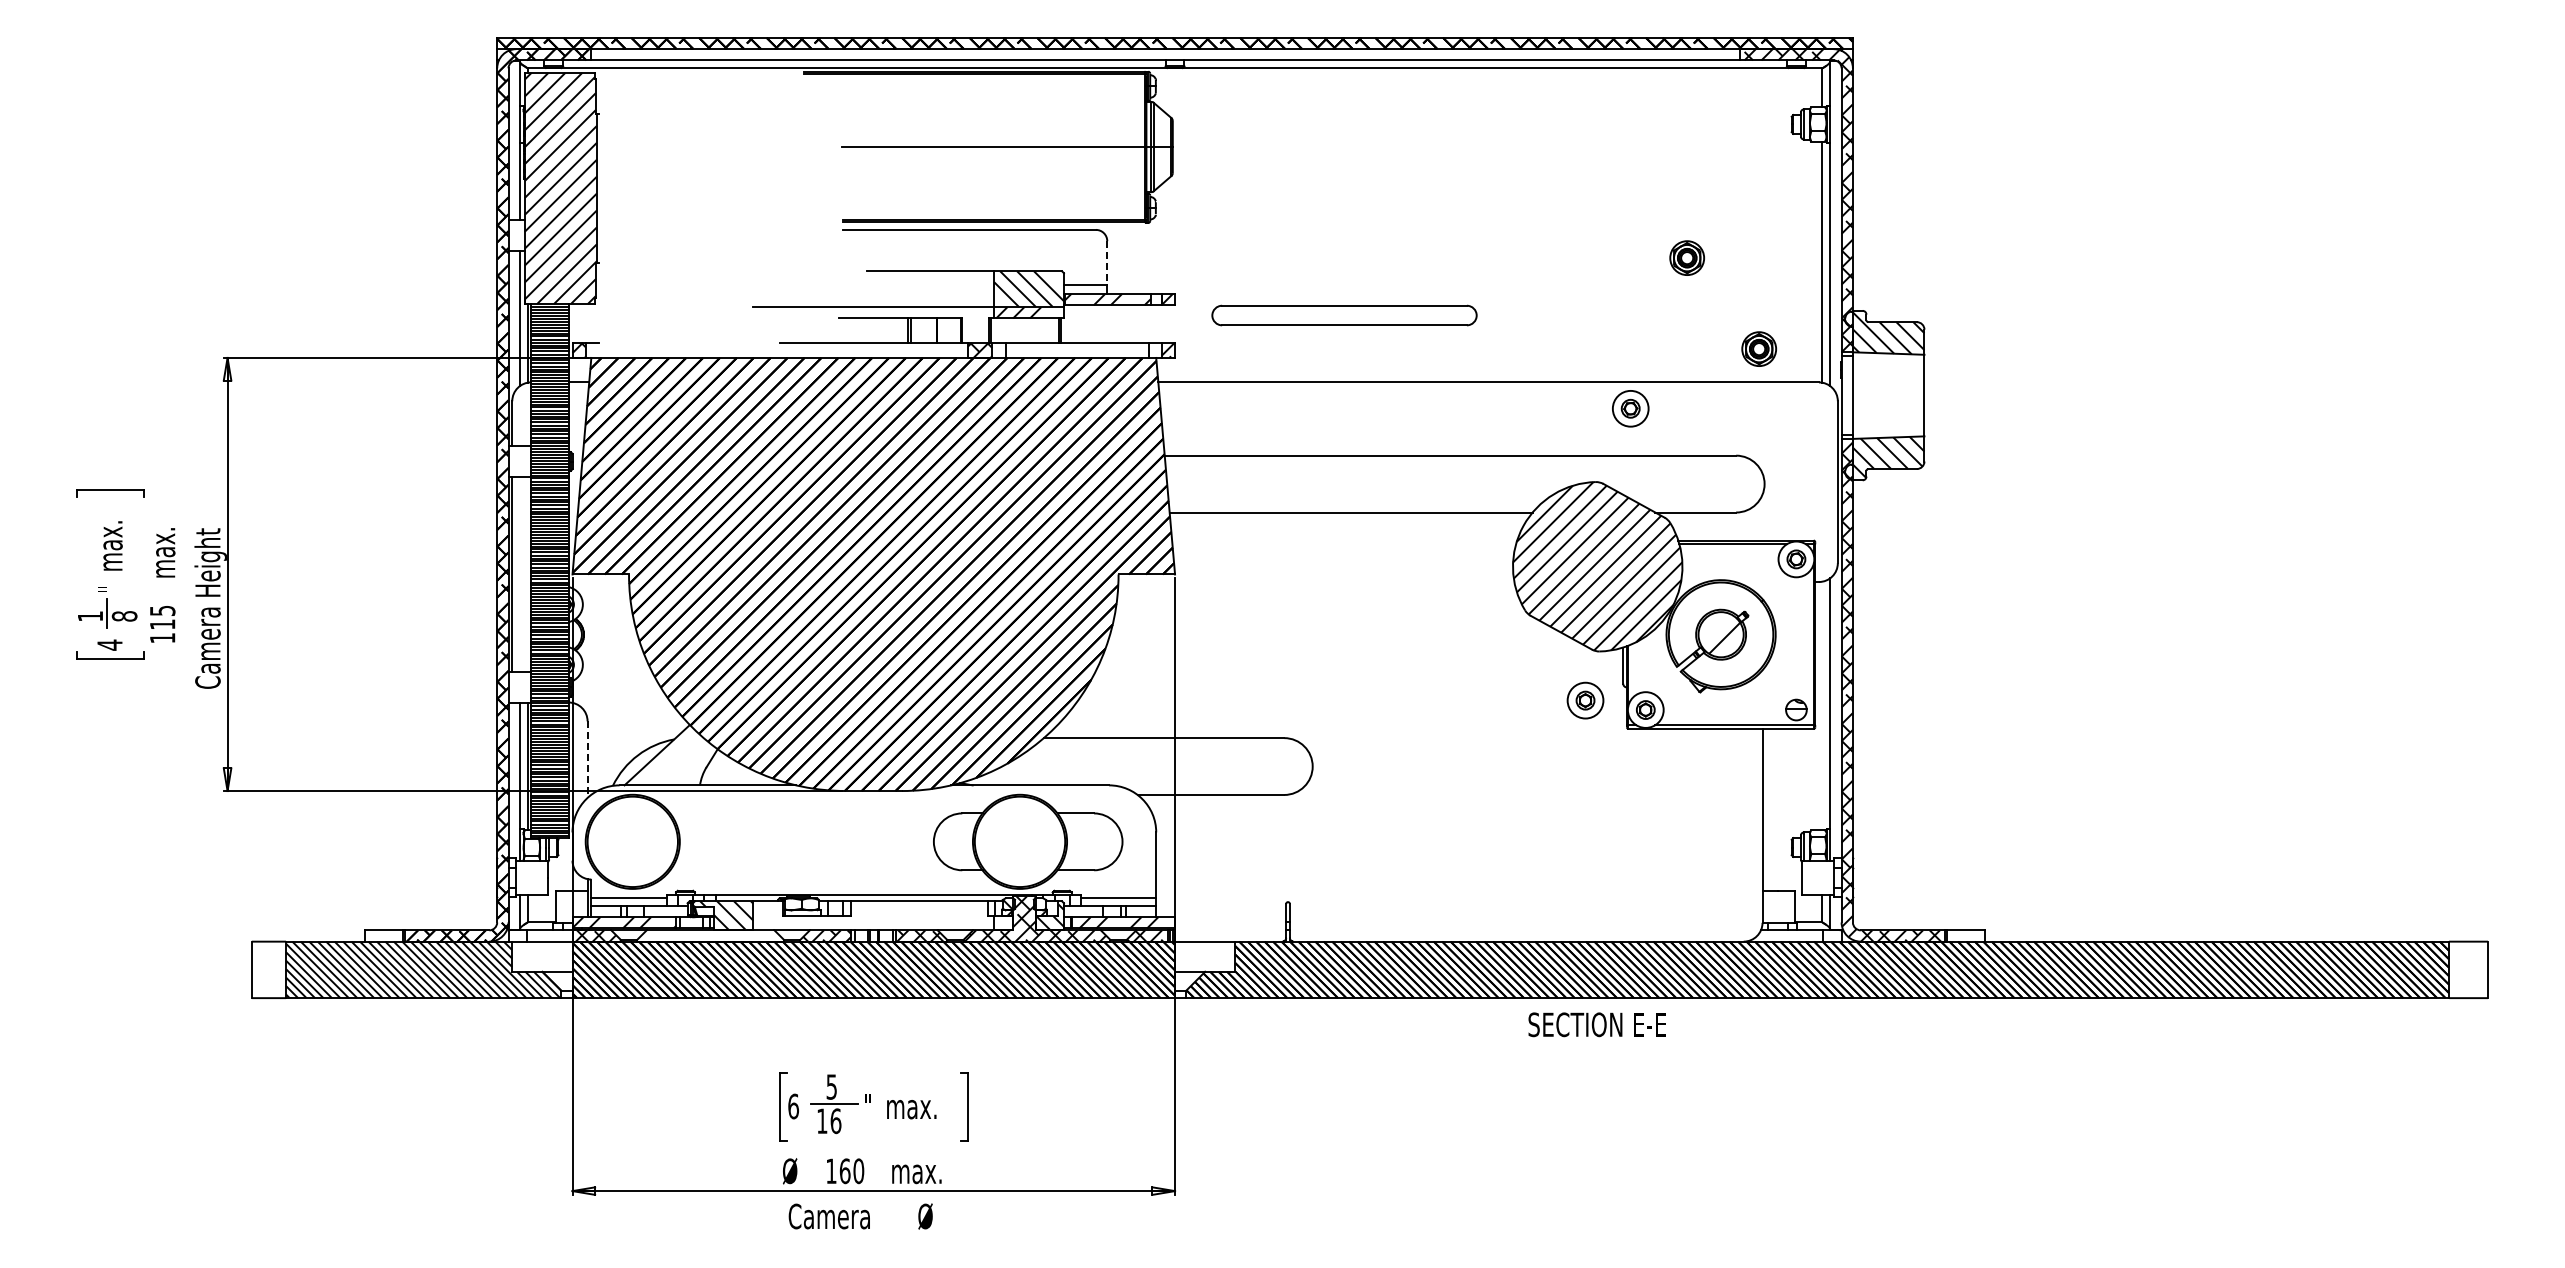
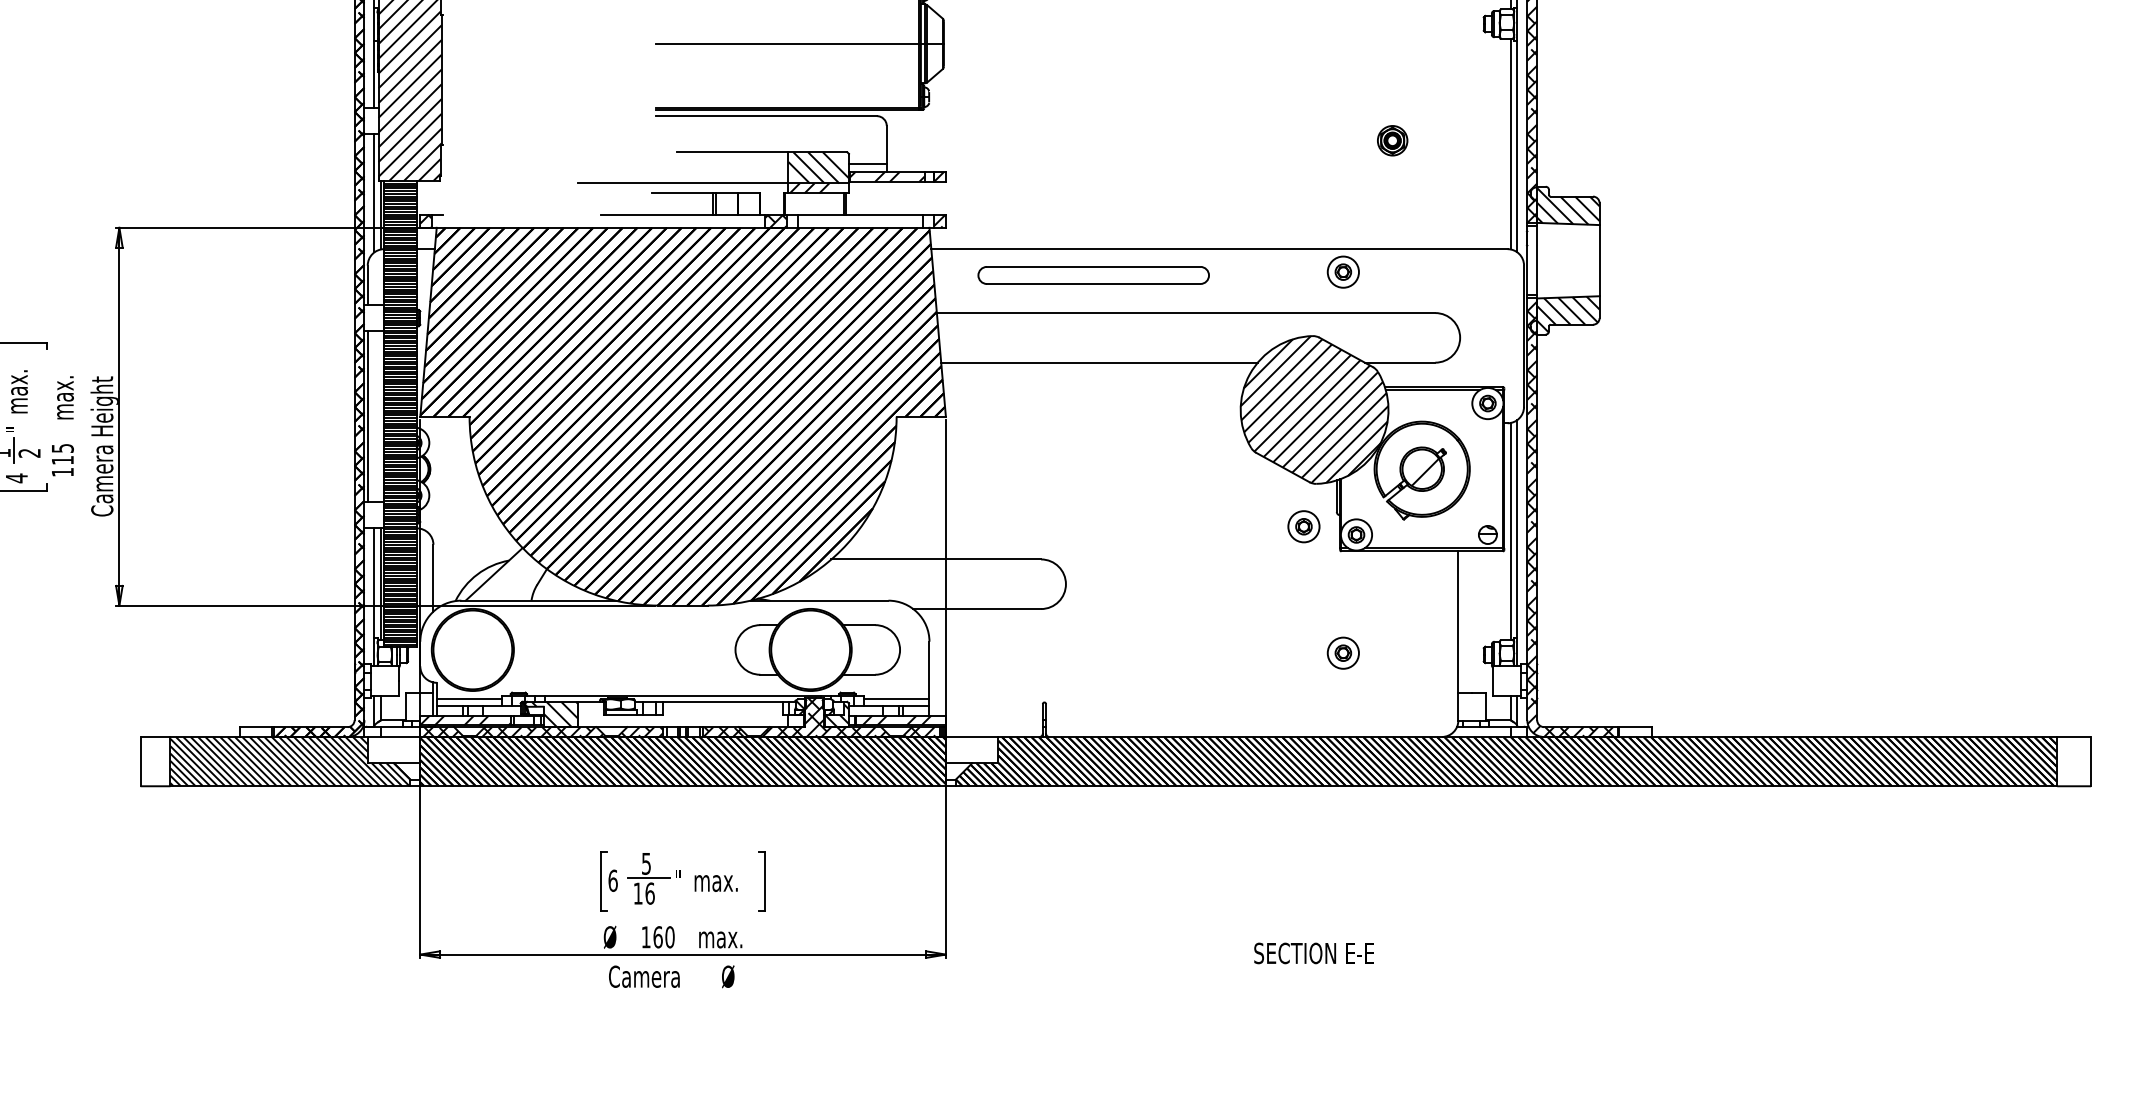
line: (1107, 263) -> (886, 145), dashed -> solid
part: (1344, 315) -> (1093, 275), moved
part: (1758, 348) -> (1454, 219), removed
text: (124, 616) -> (29, 453), 8 -> 2
line: (1822, 705) -> (1510, 530), added
line: (587, 760) -> (433, 578), dashed -> solid
part: (1630, 845) -> (1343, 653), added
hatch: (712, 935) -> (542, 731), added
text: (1596, 1024) -> (1313, 953), moved

